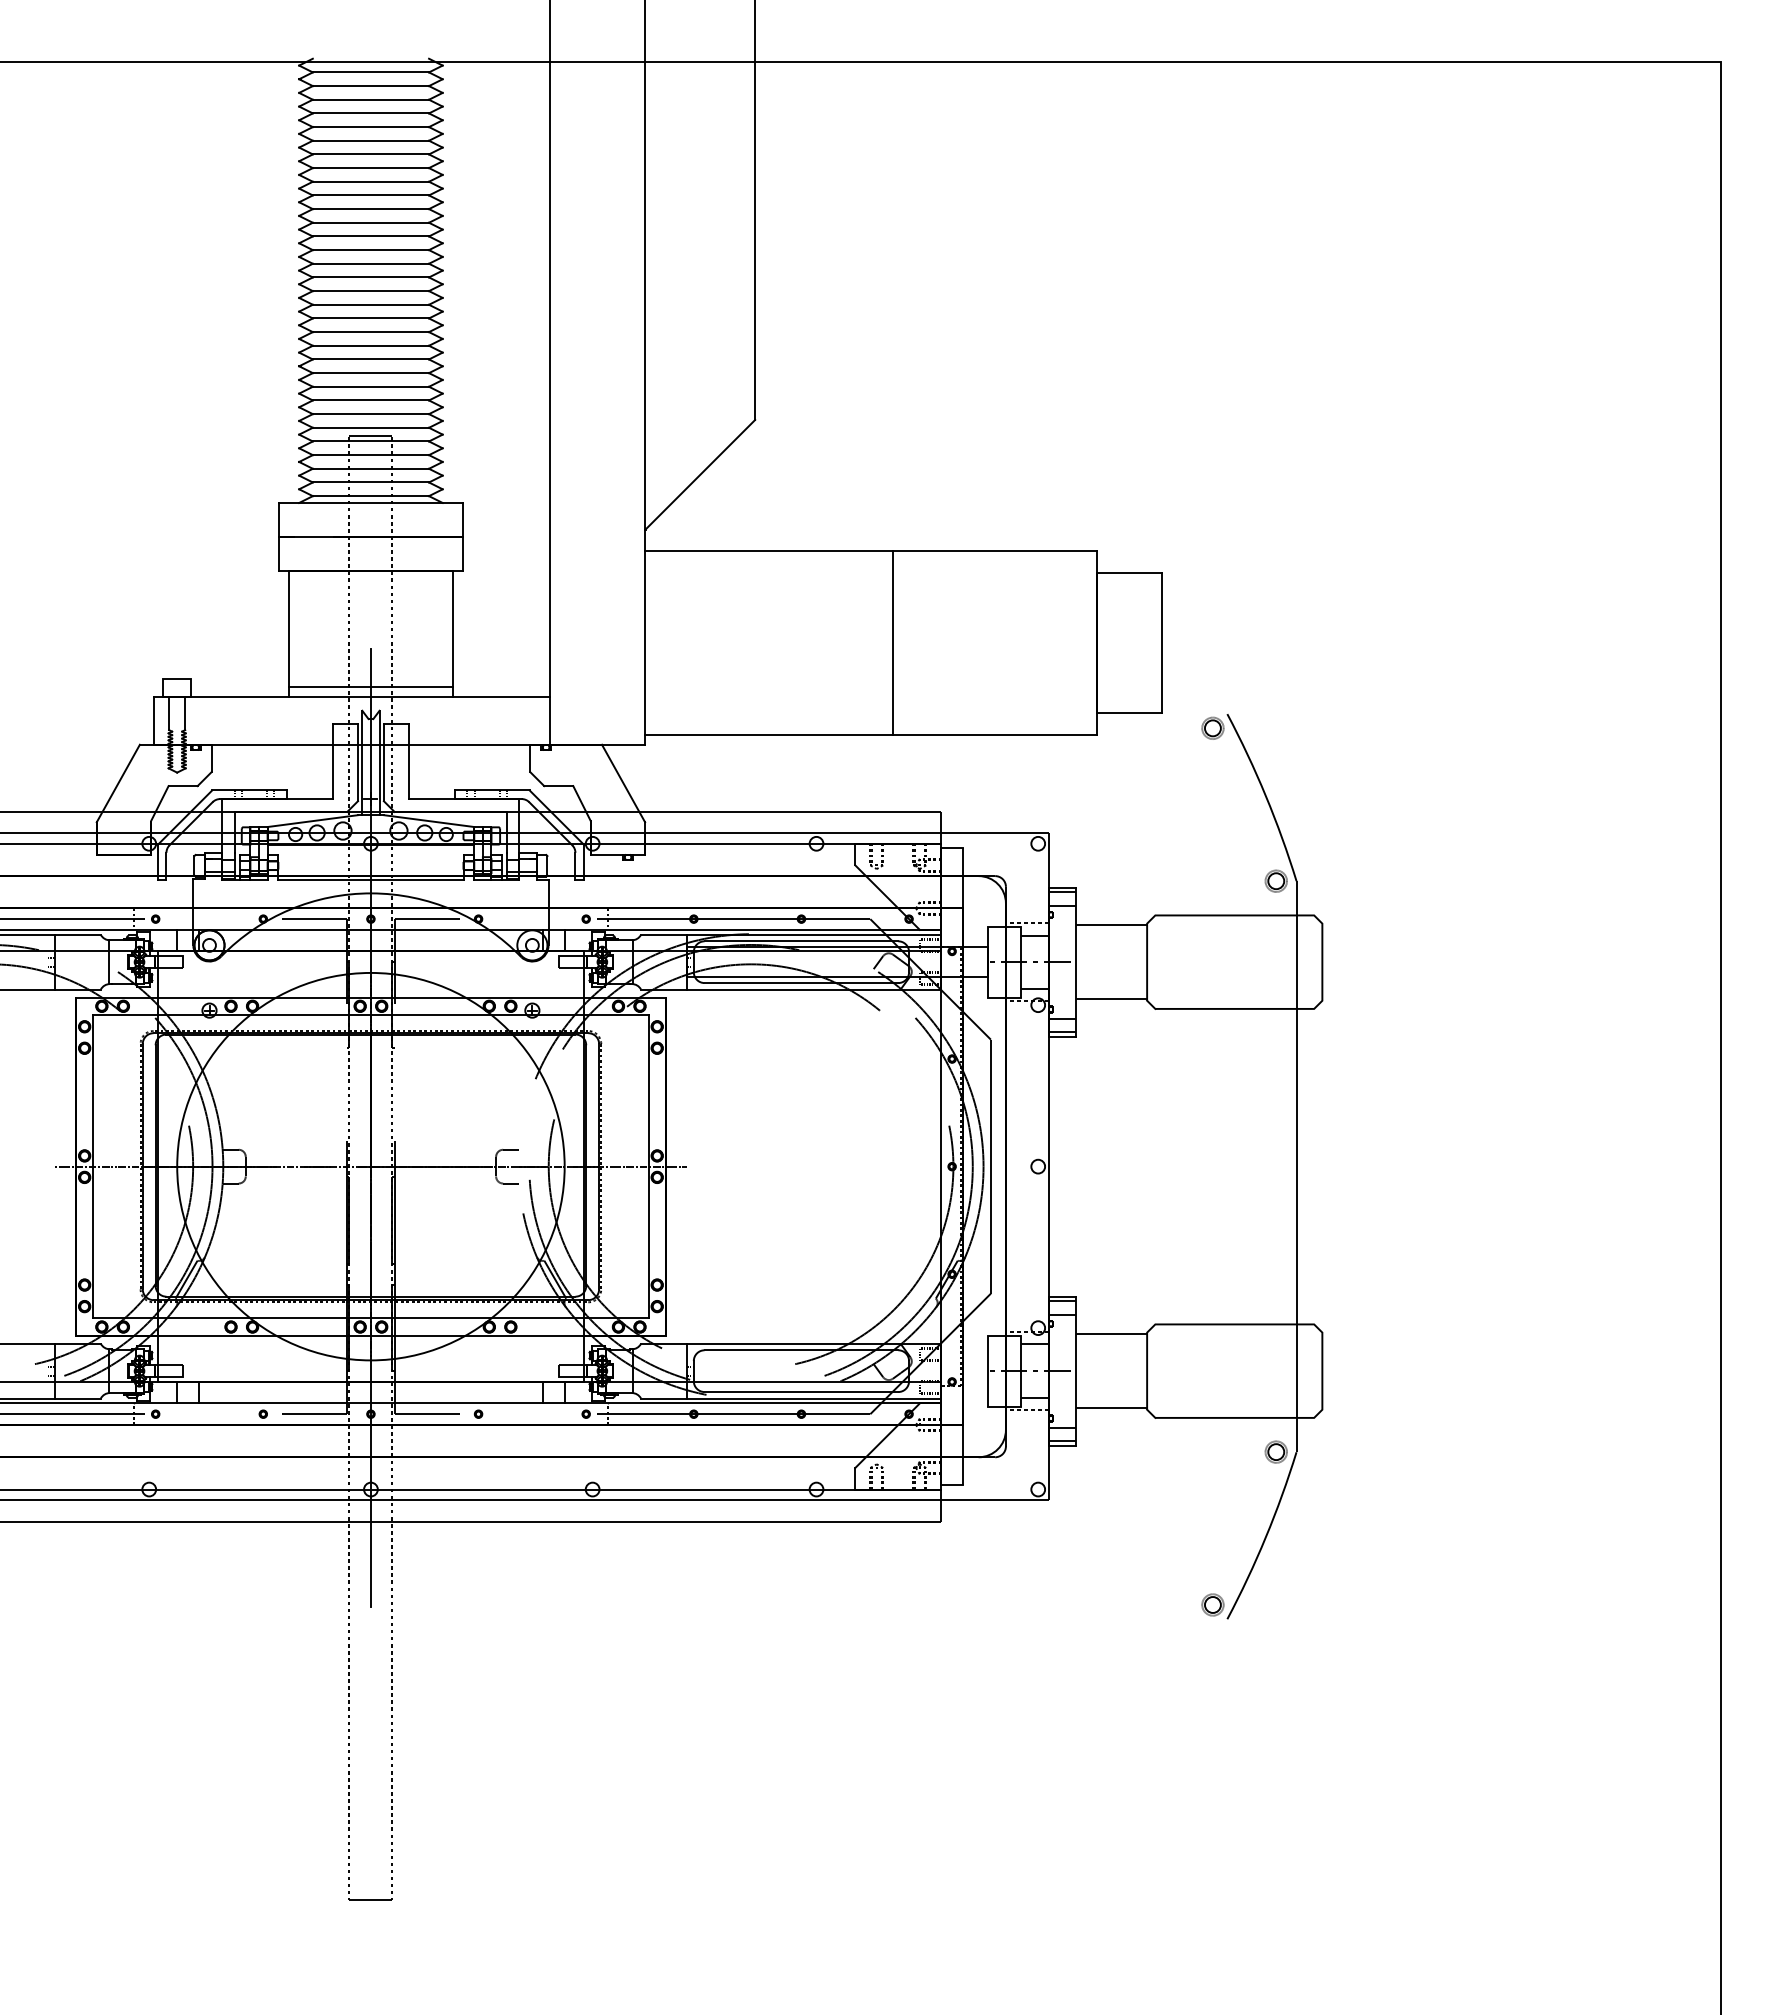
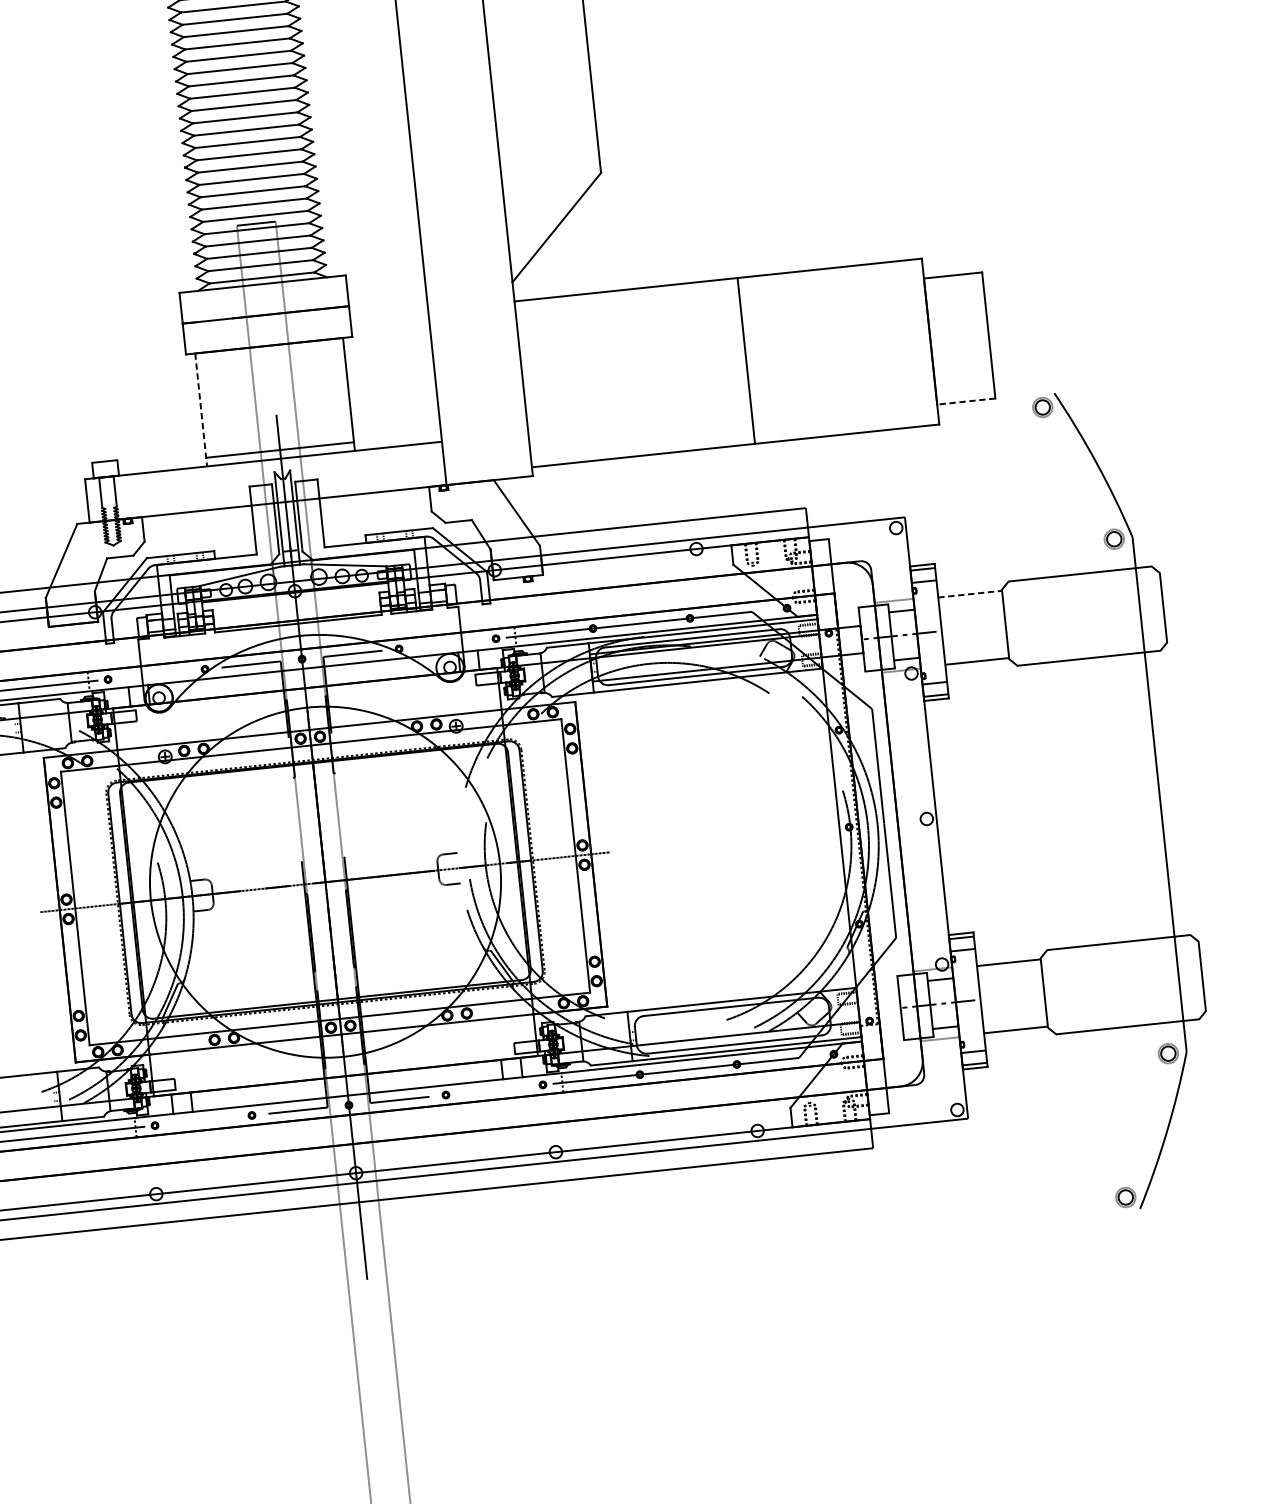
line: (288, 634) -> (200, 410), solid -> dashed
line: (1129, 713) -> (966, 402), solid -> dashed
line: (1112, 924) -> (970, 593), solid -> dashed

